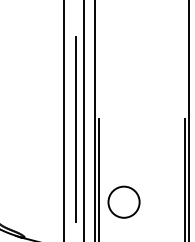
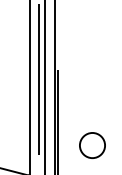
circle: (123, 201) -> (92, 144), moved

